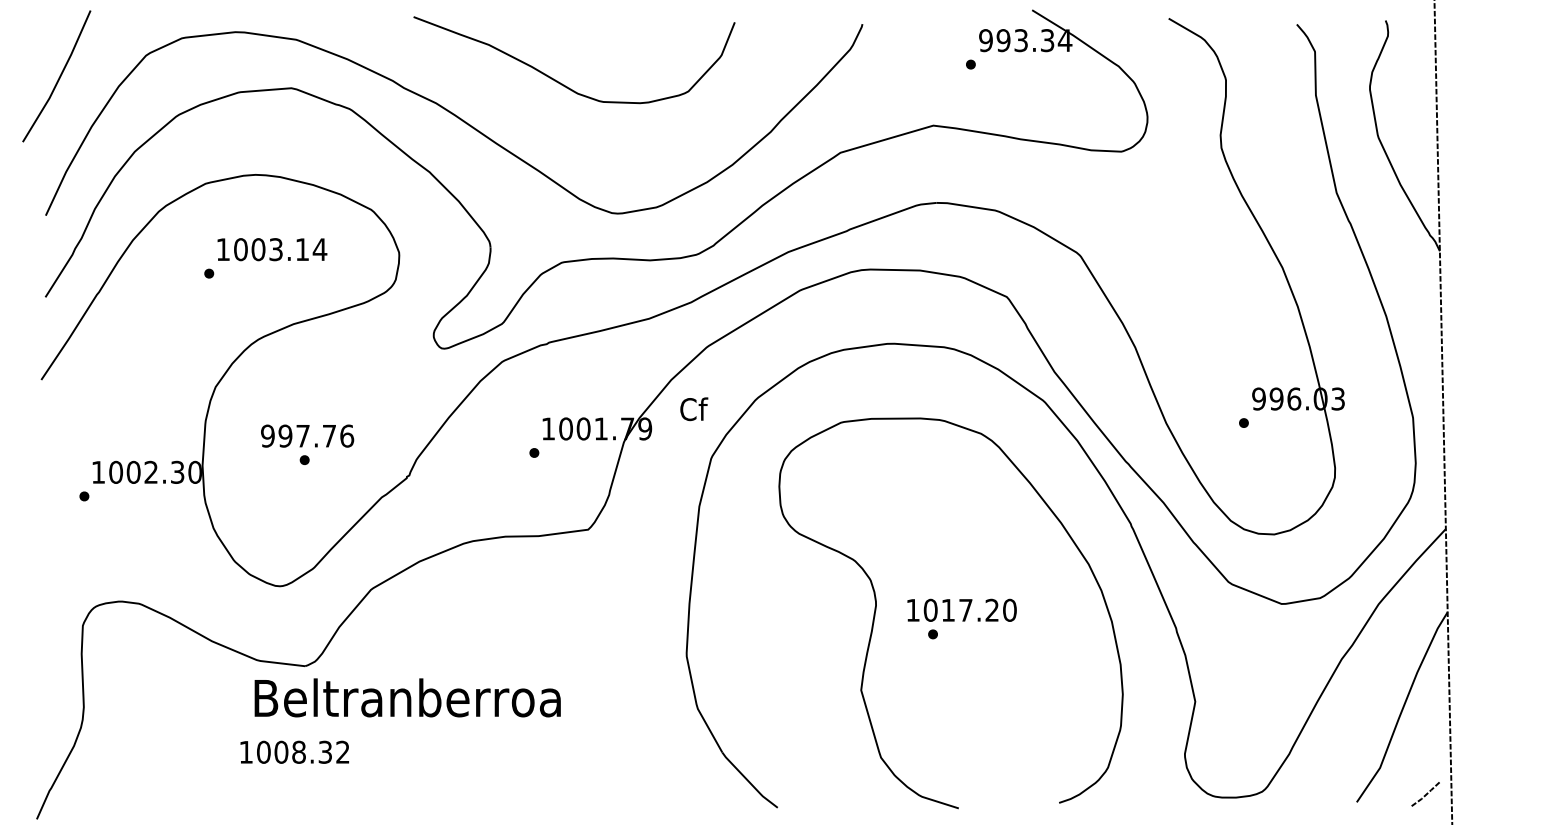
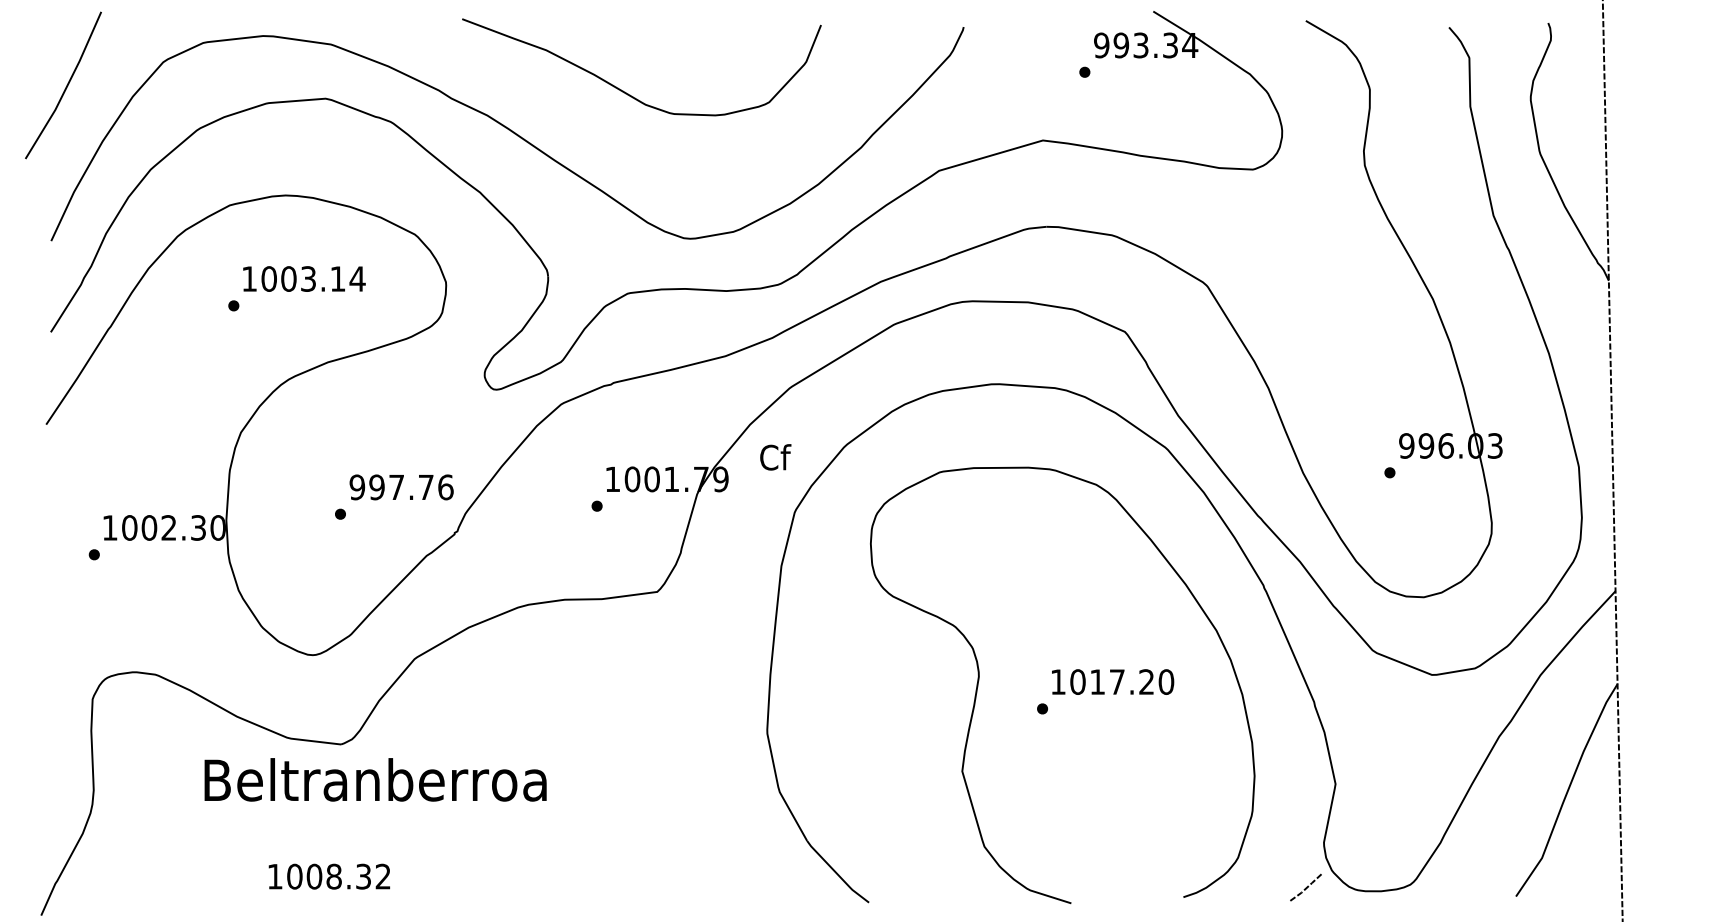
text: (307, 436) -> (401, 487), moved
text: (962, 609) -> (1113, 681), moved
text: (407, 697) -> (375, 779), moved
text: (293, 752) -> (328, 876), moved
line: (1425, 794) -> (1305, 887), moved

